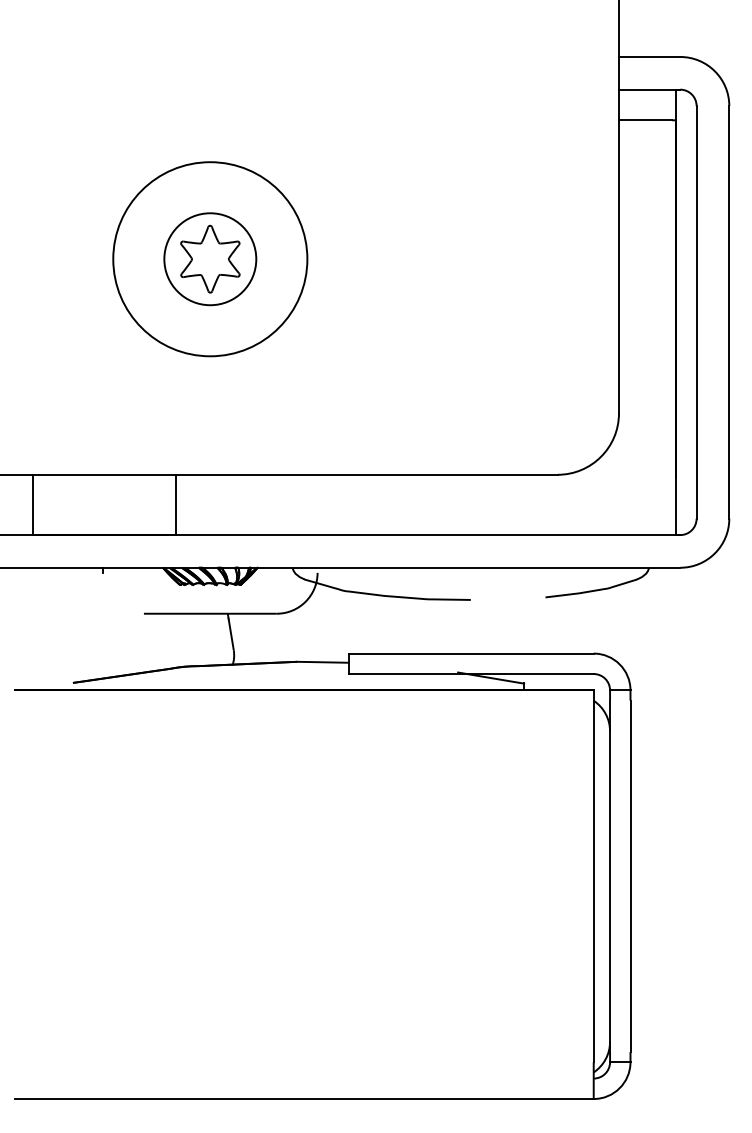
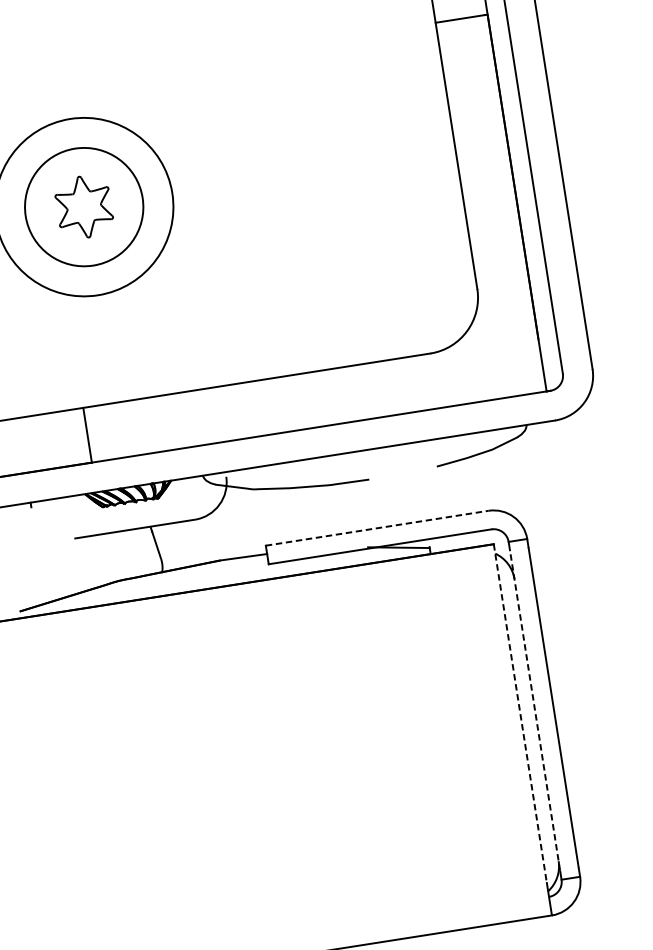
circle: (210, 259) -> (84, 207), size x1.4
line: (471, 653) -> (377, 528), solid -> dashed
line: (593, 876) -> (520, 713), solid -> dashed
line: (610, 876) -> (535, 710), solid -> dashed

